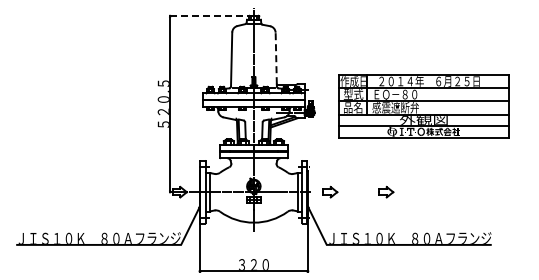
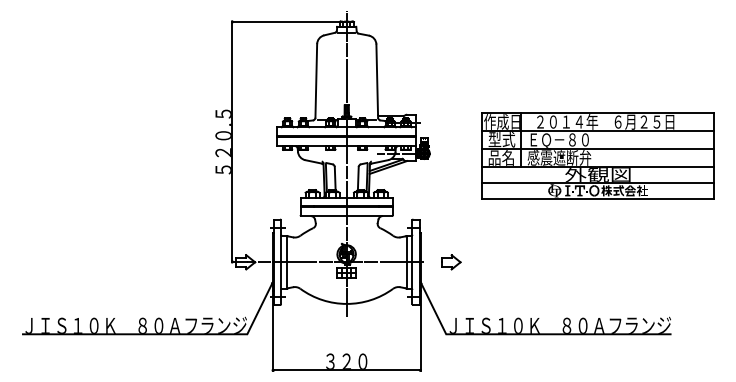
line: (211, 15) -> (288, 20), dashed -> solid
line: (276, 58) -> (377, 79), dashed -> solid
part: (423, 106) -> (597, 156), moved
part: (386, 191) -> (527, 261), removed

